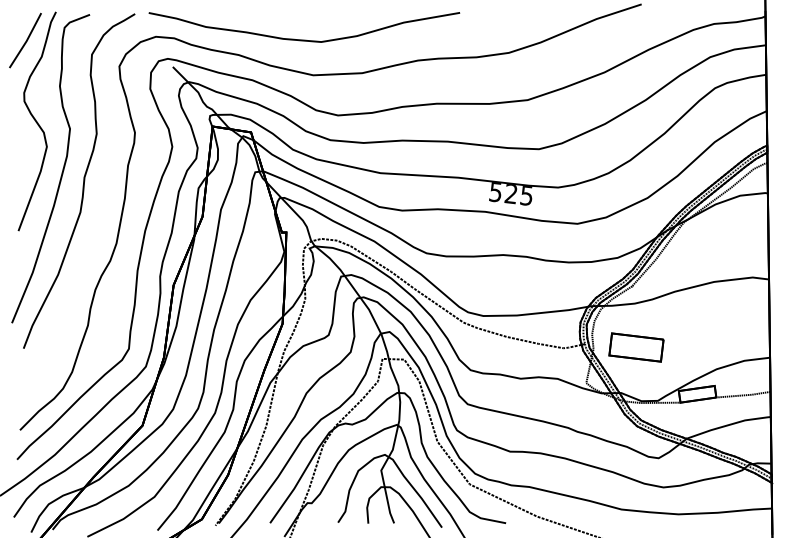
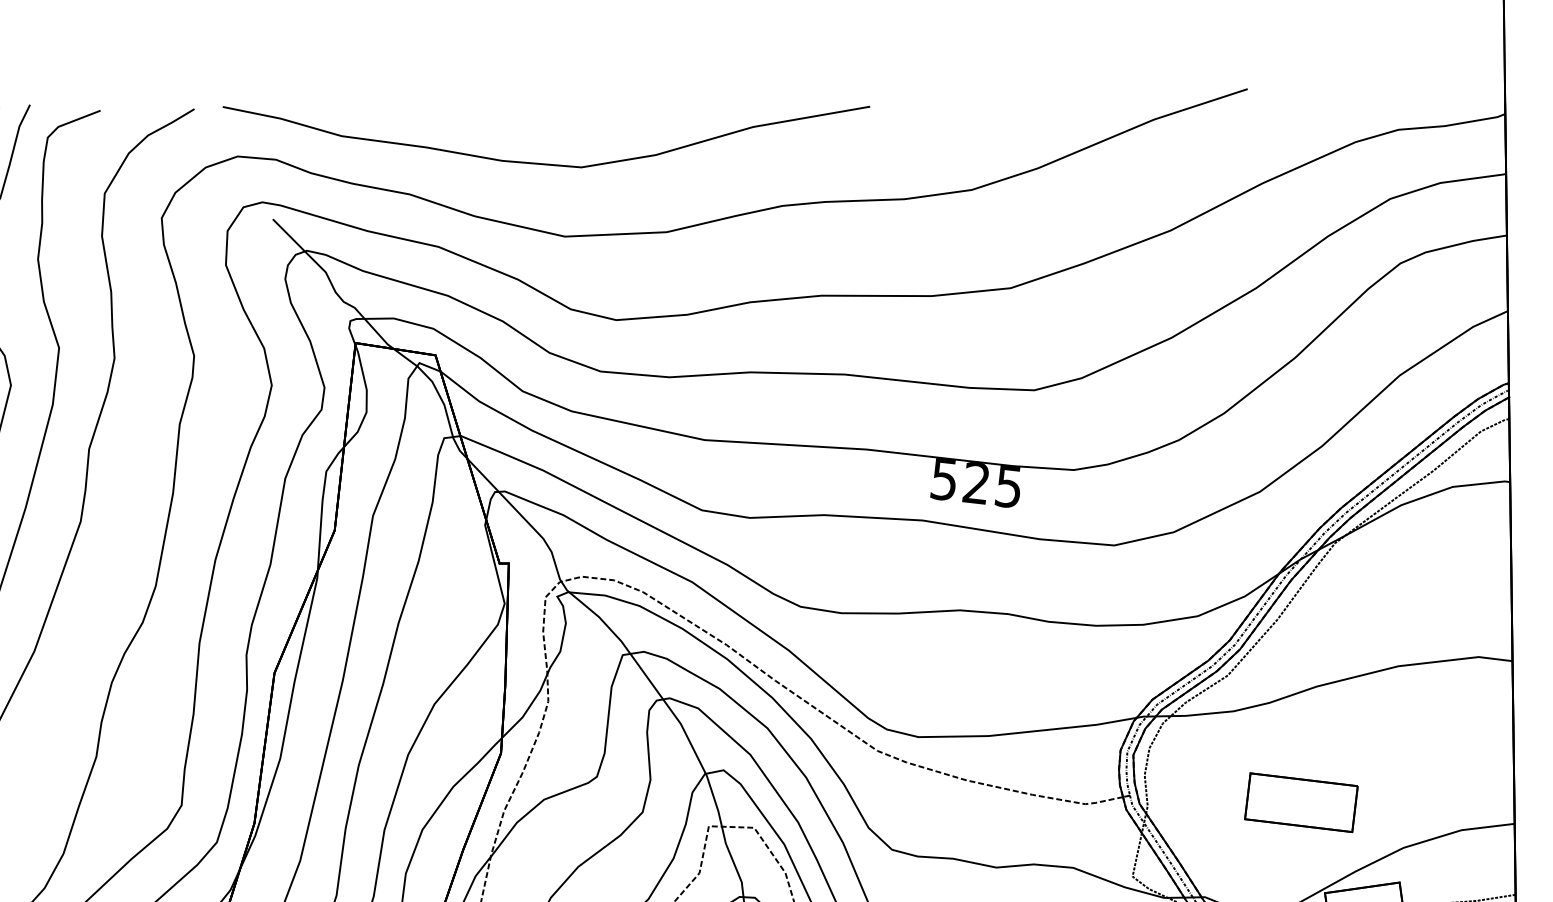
part: (636, 347) -> (1301, 802), moved

